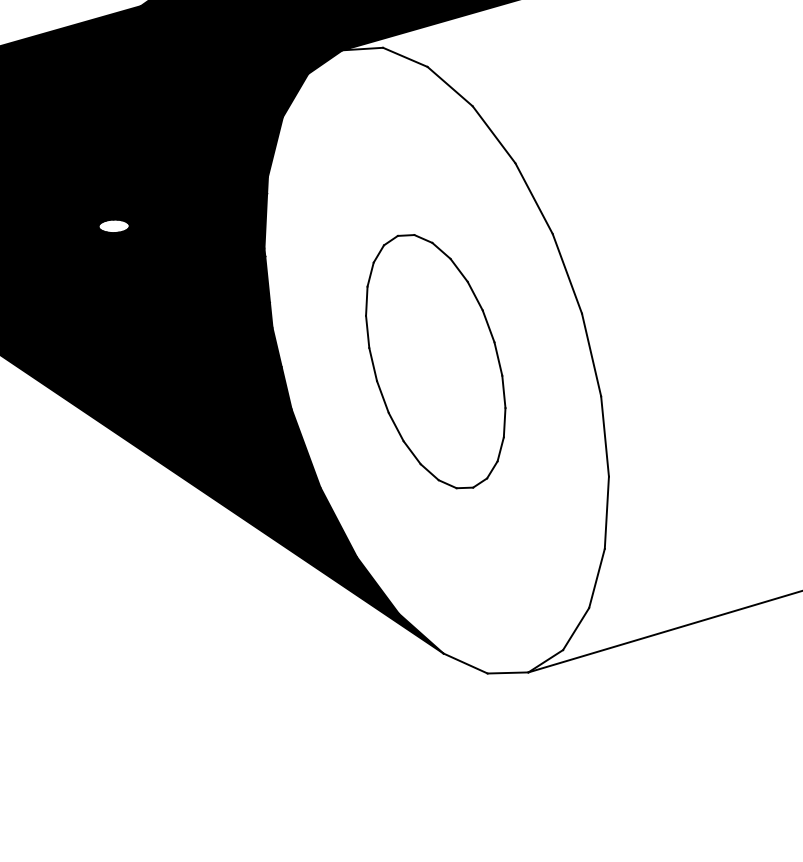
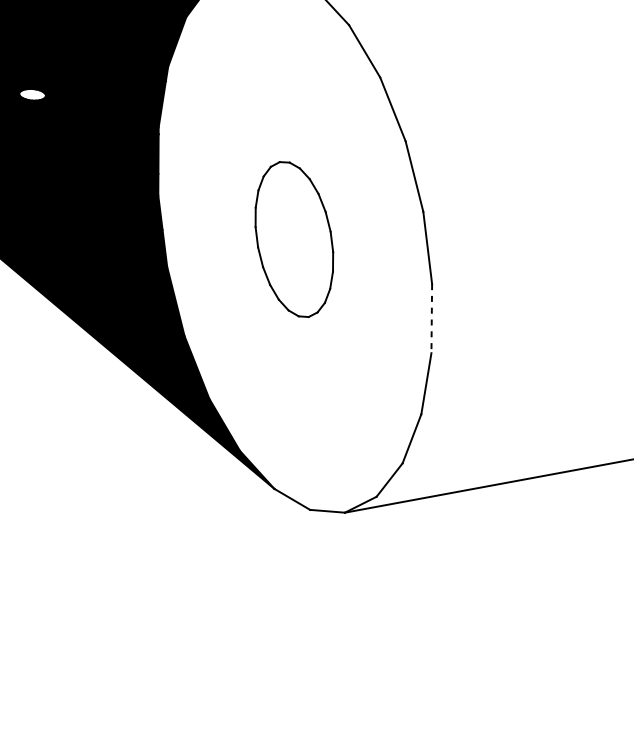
part: (435, 361) -> (294, 239), size x0.7
line: (605, 437) -> (432, 319), solid -> dashed

